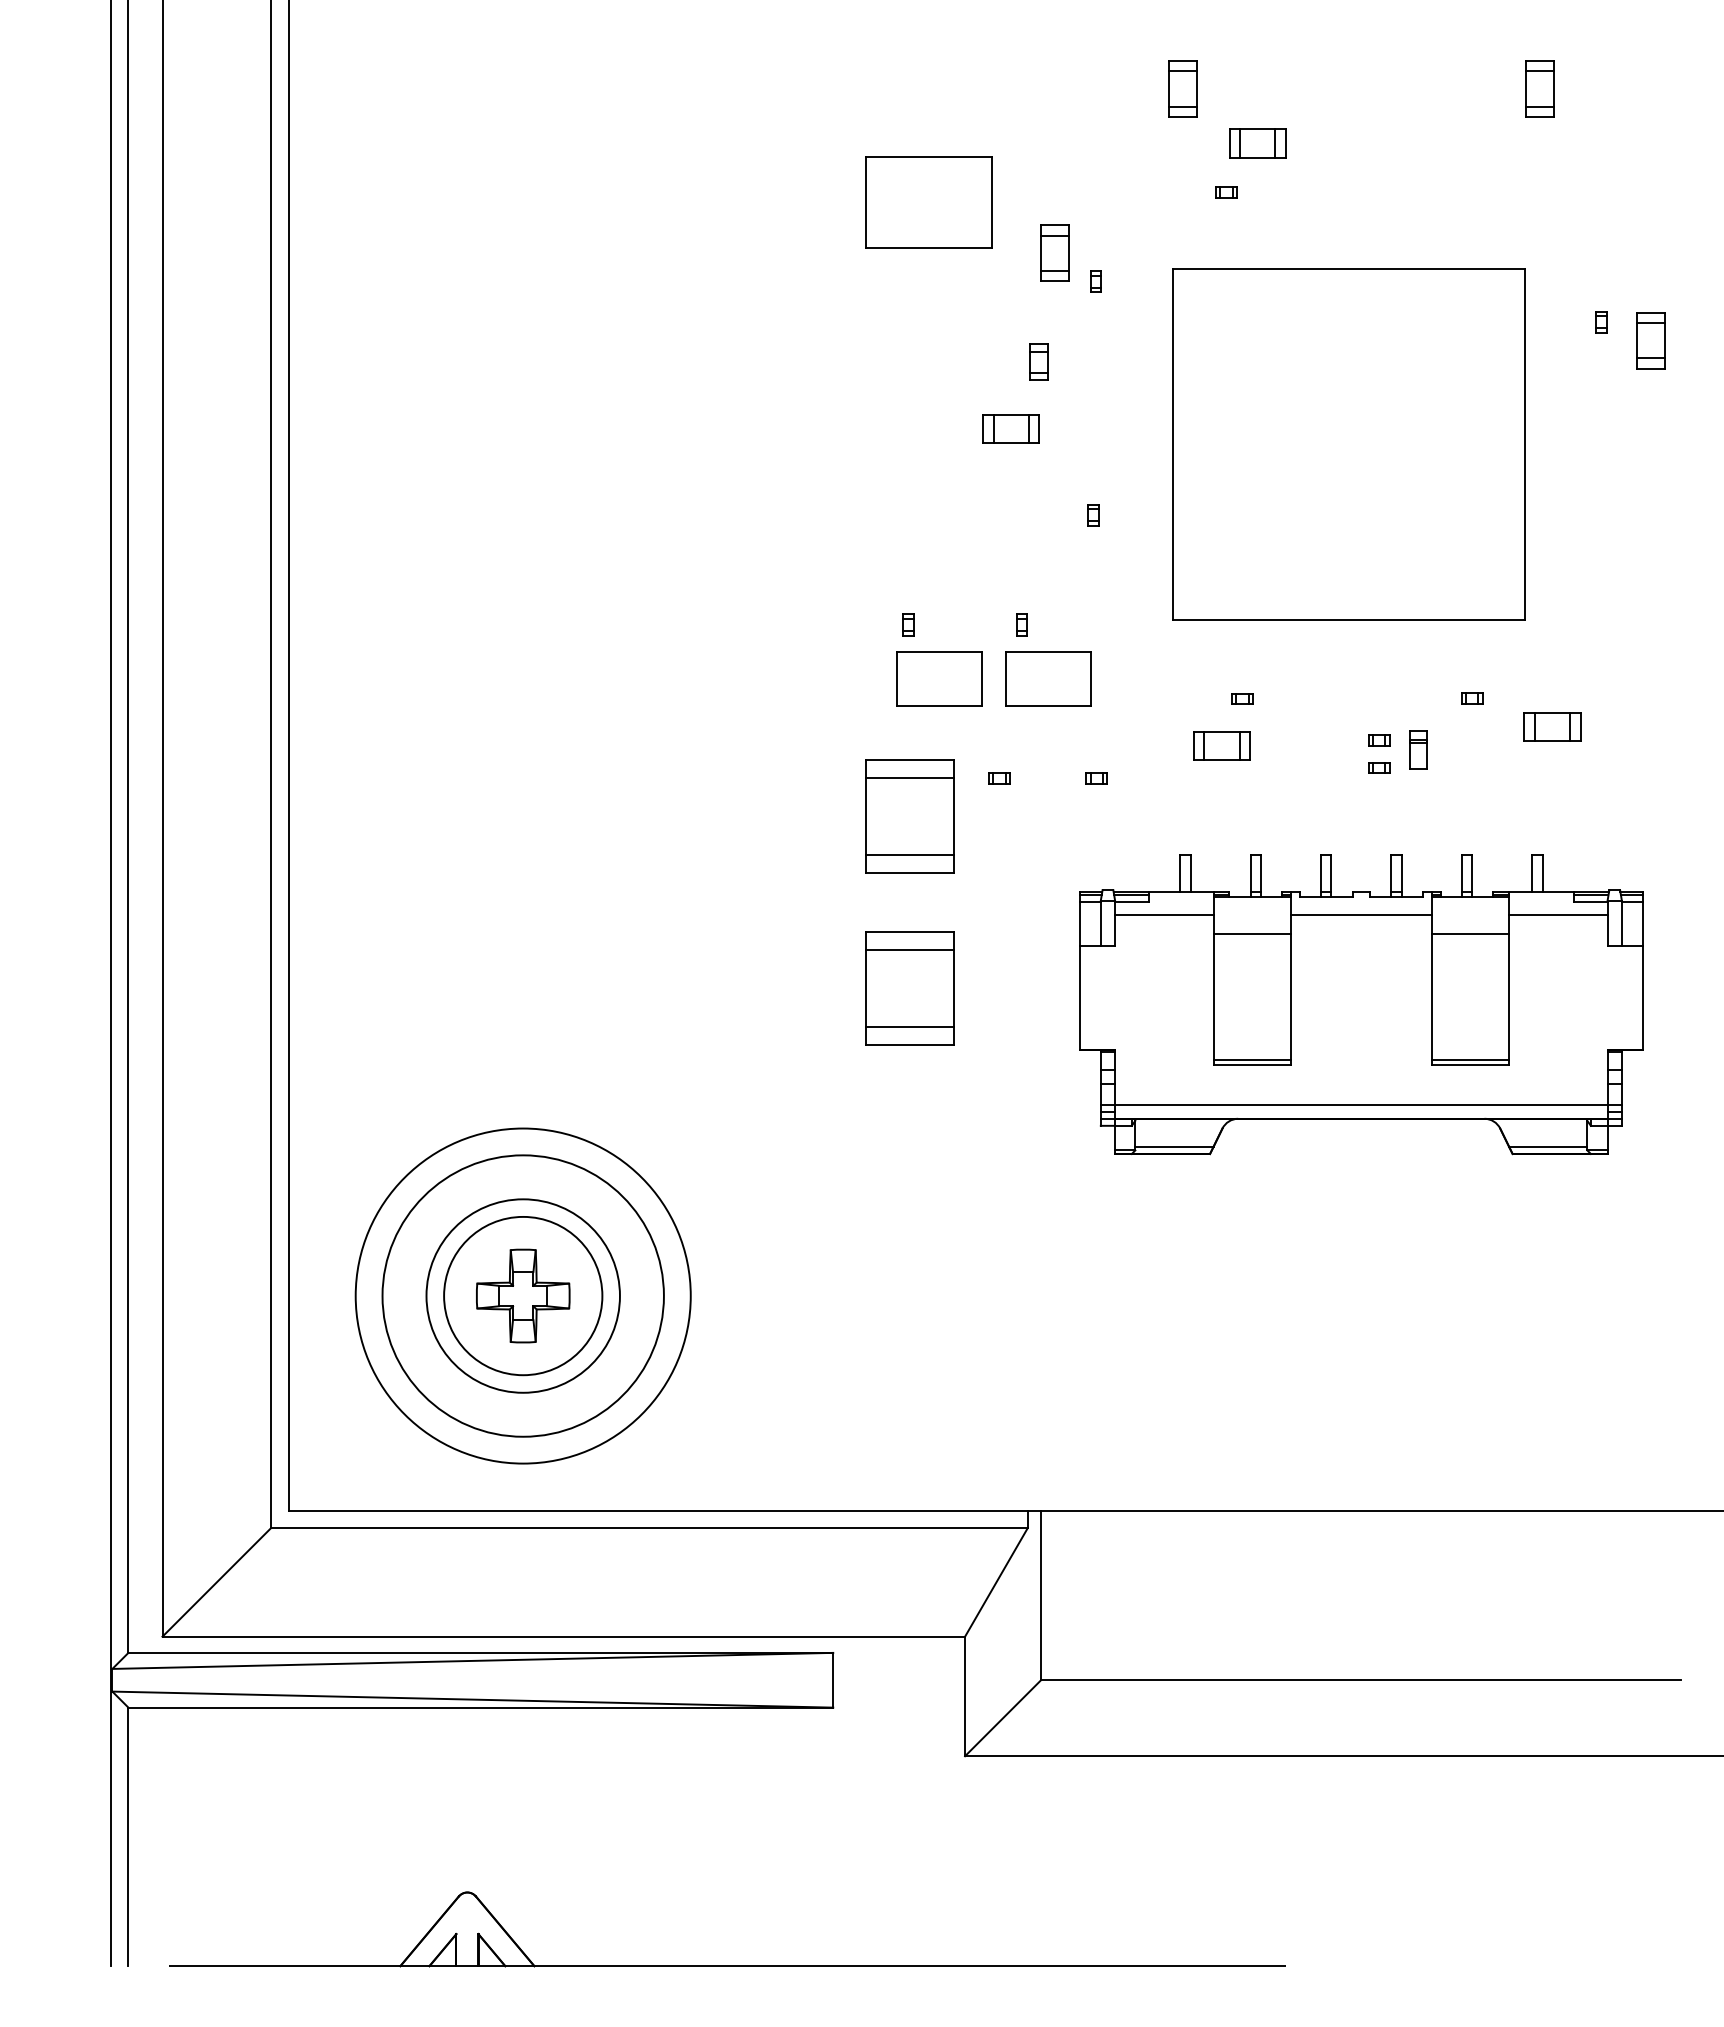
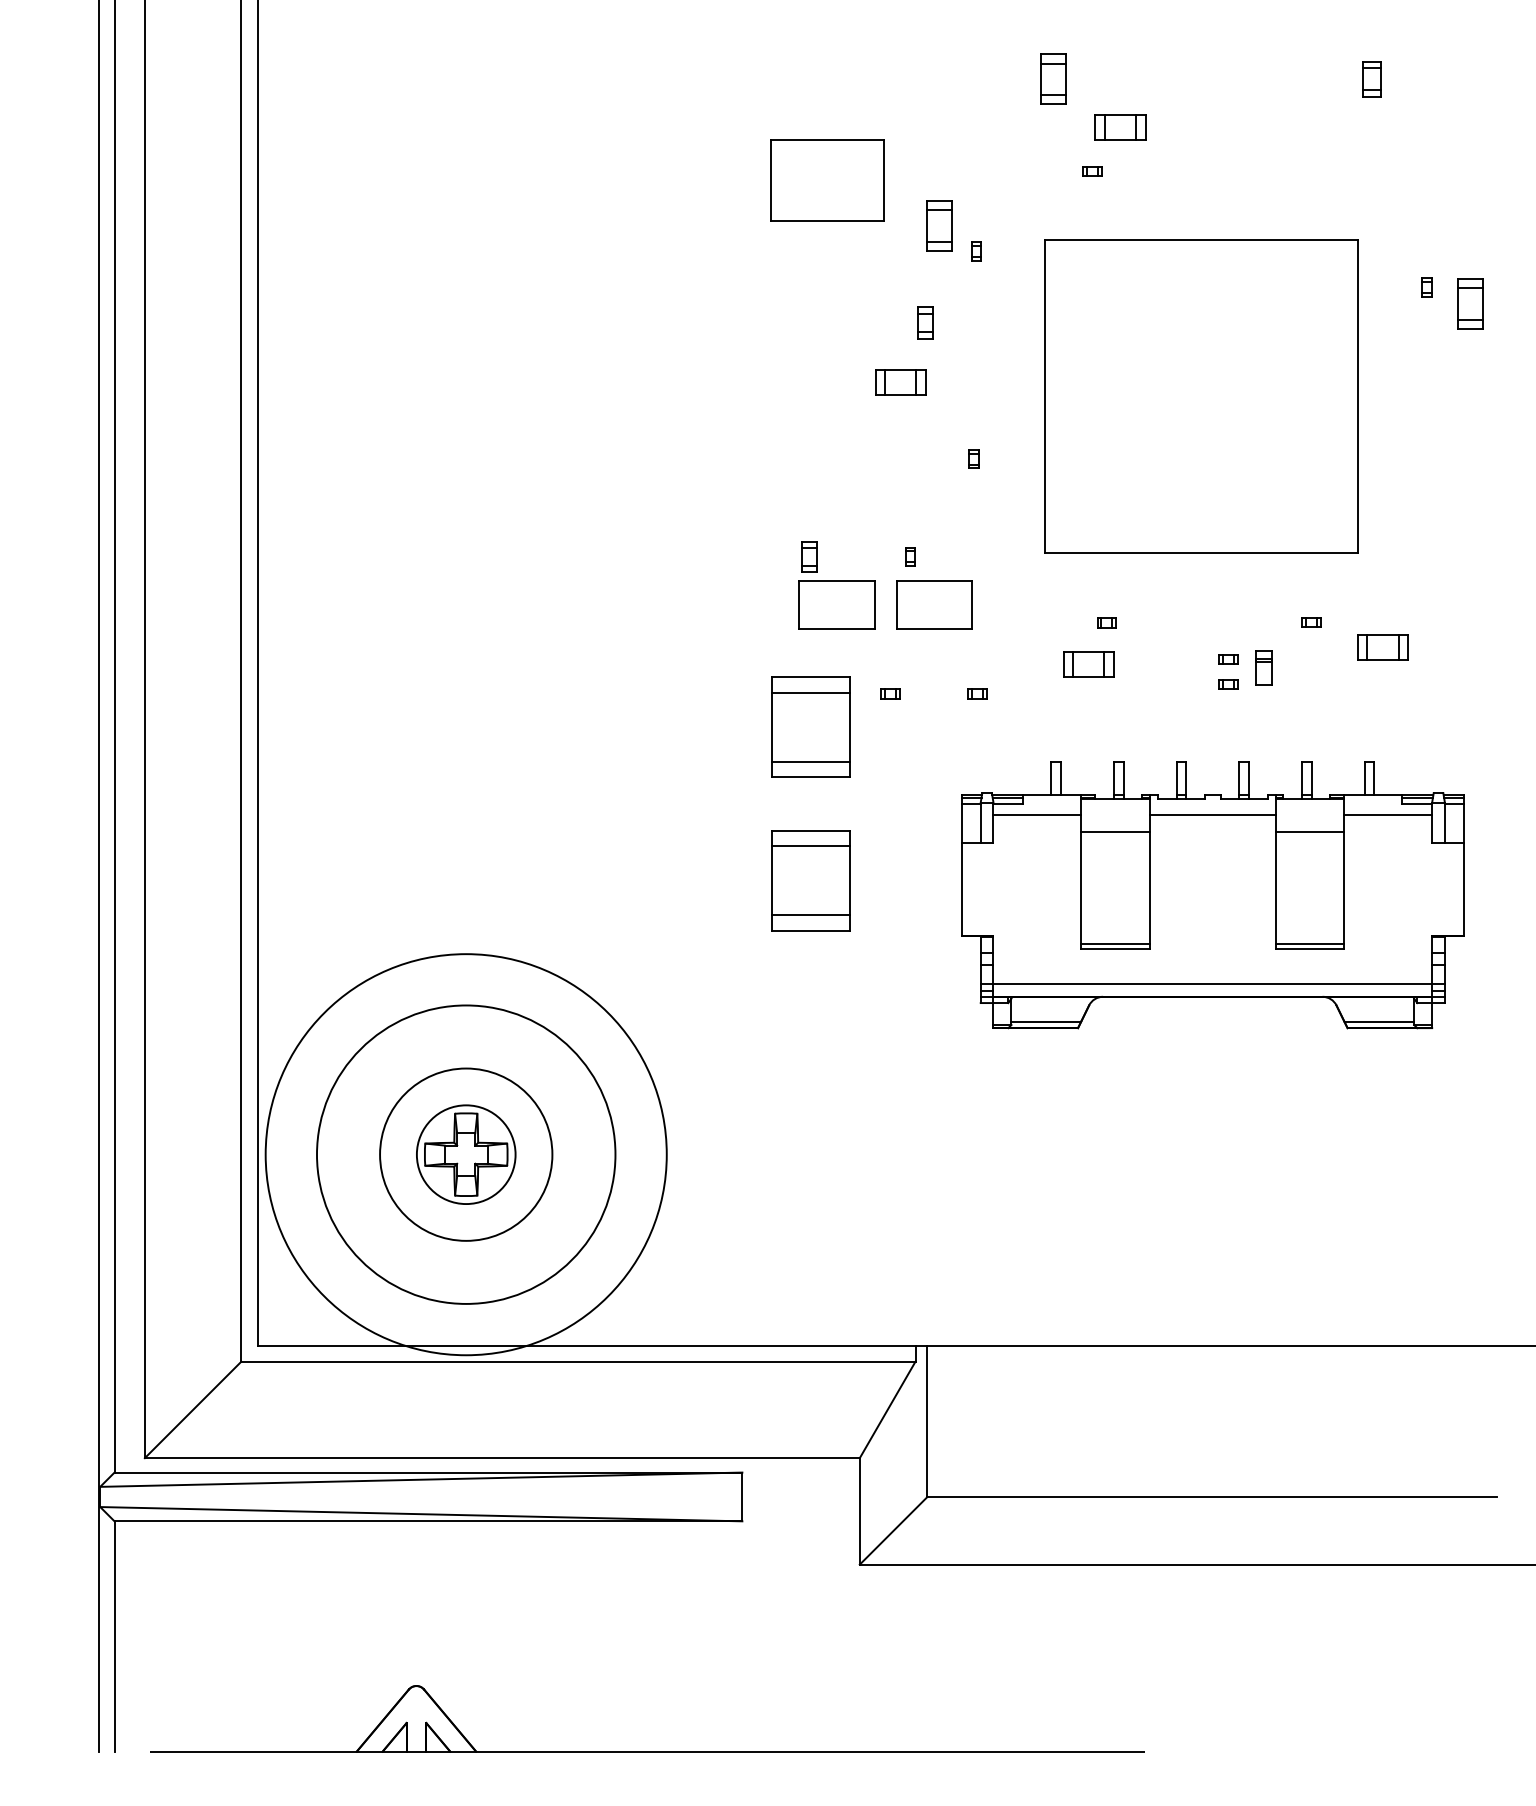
part: (1539, 88) -> (1371, 79), size x0.7
part: (908, 624) -> (809, 556), size x1.6
circle: (522, 1295) -> (465, 1154), size x1.6
circle: (523, 1295) -> (466, 1154), size x0.7

